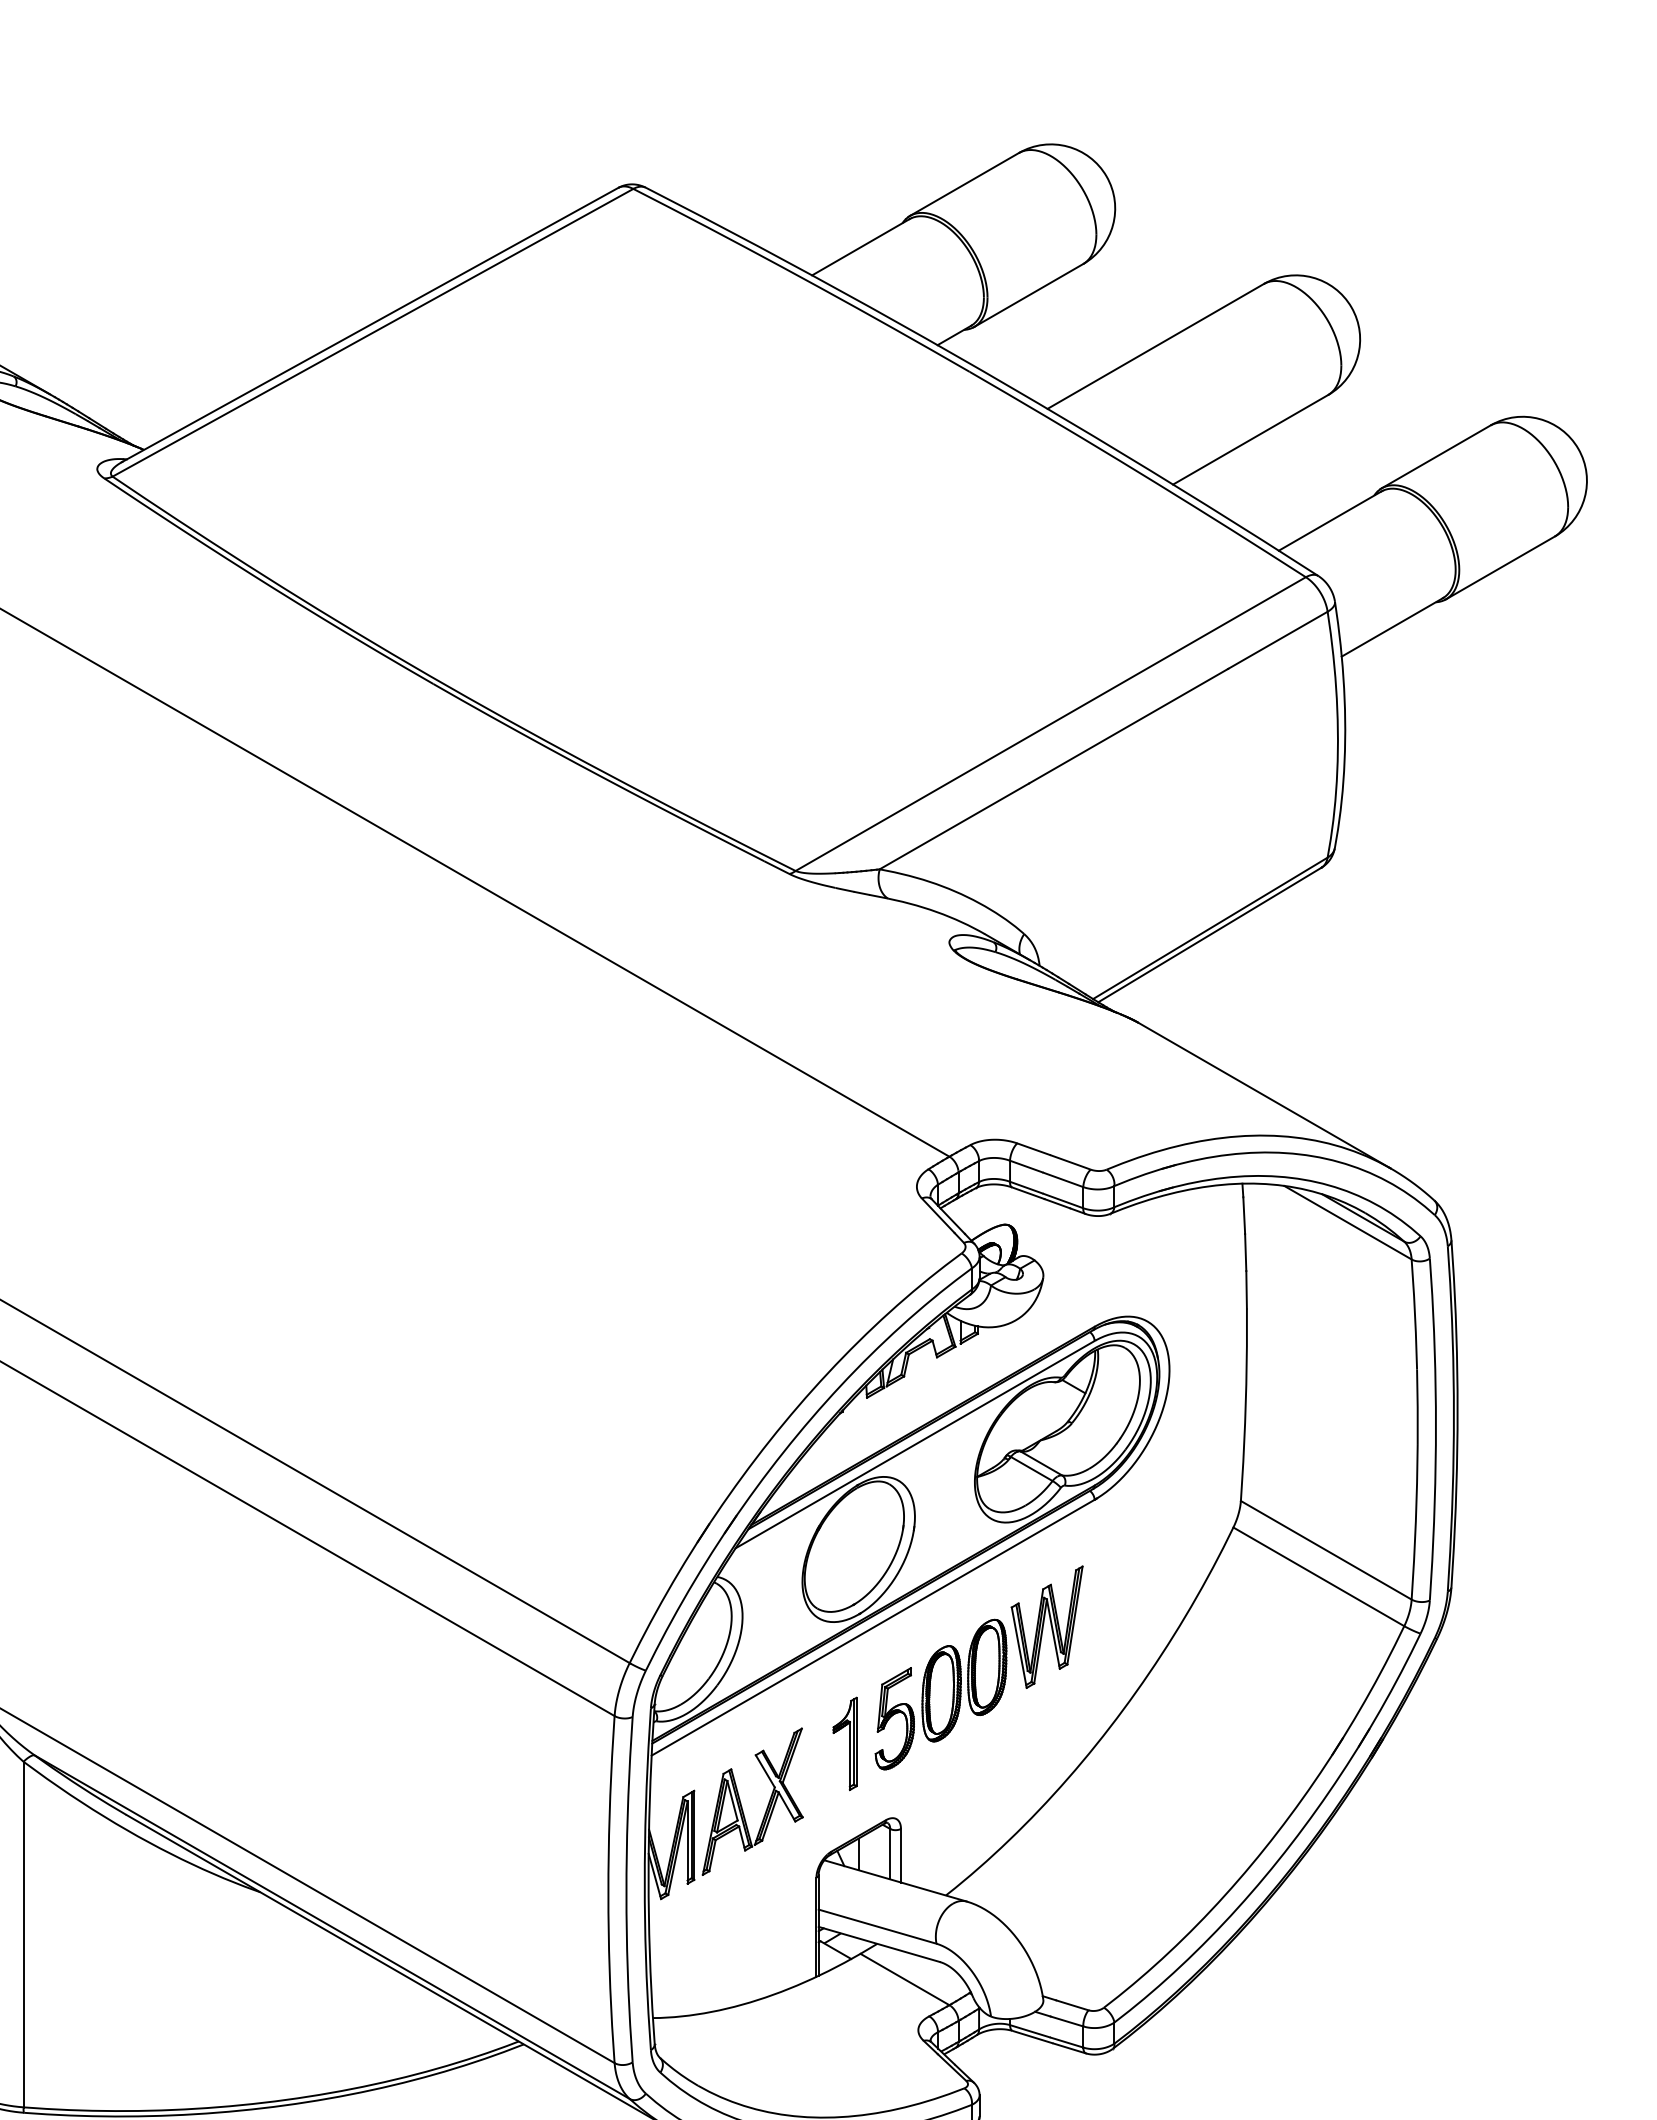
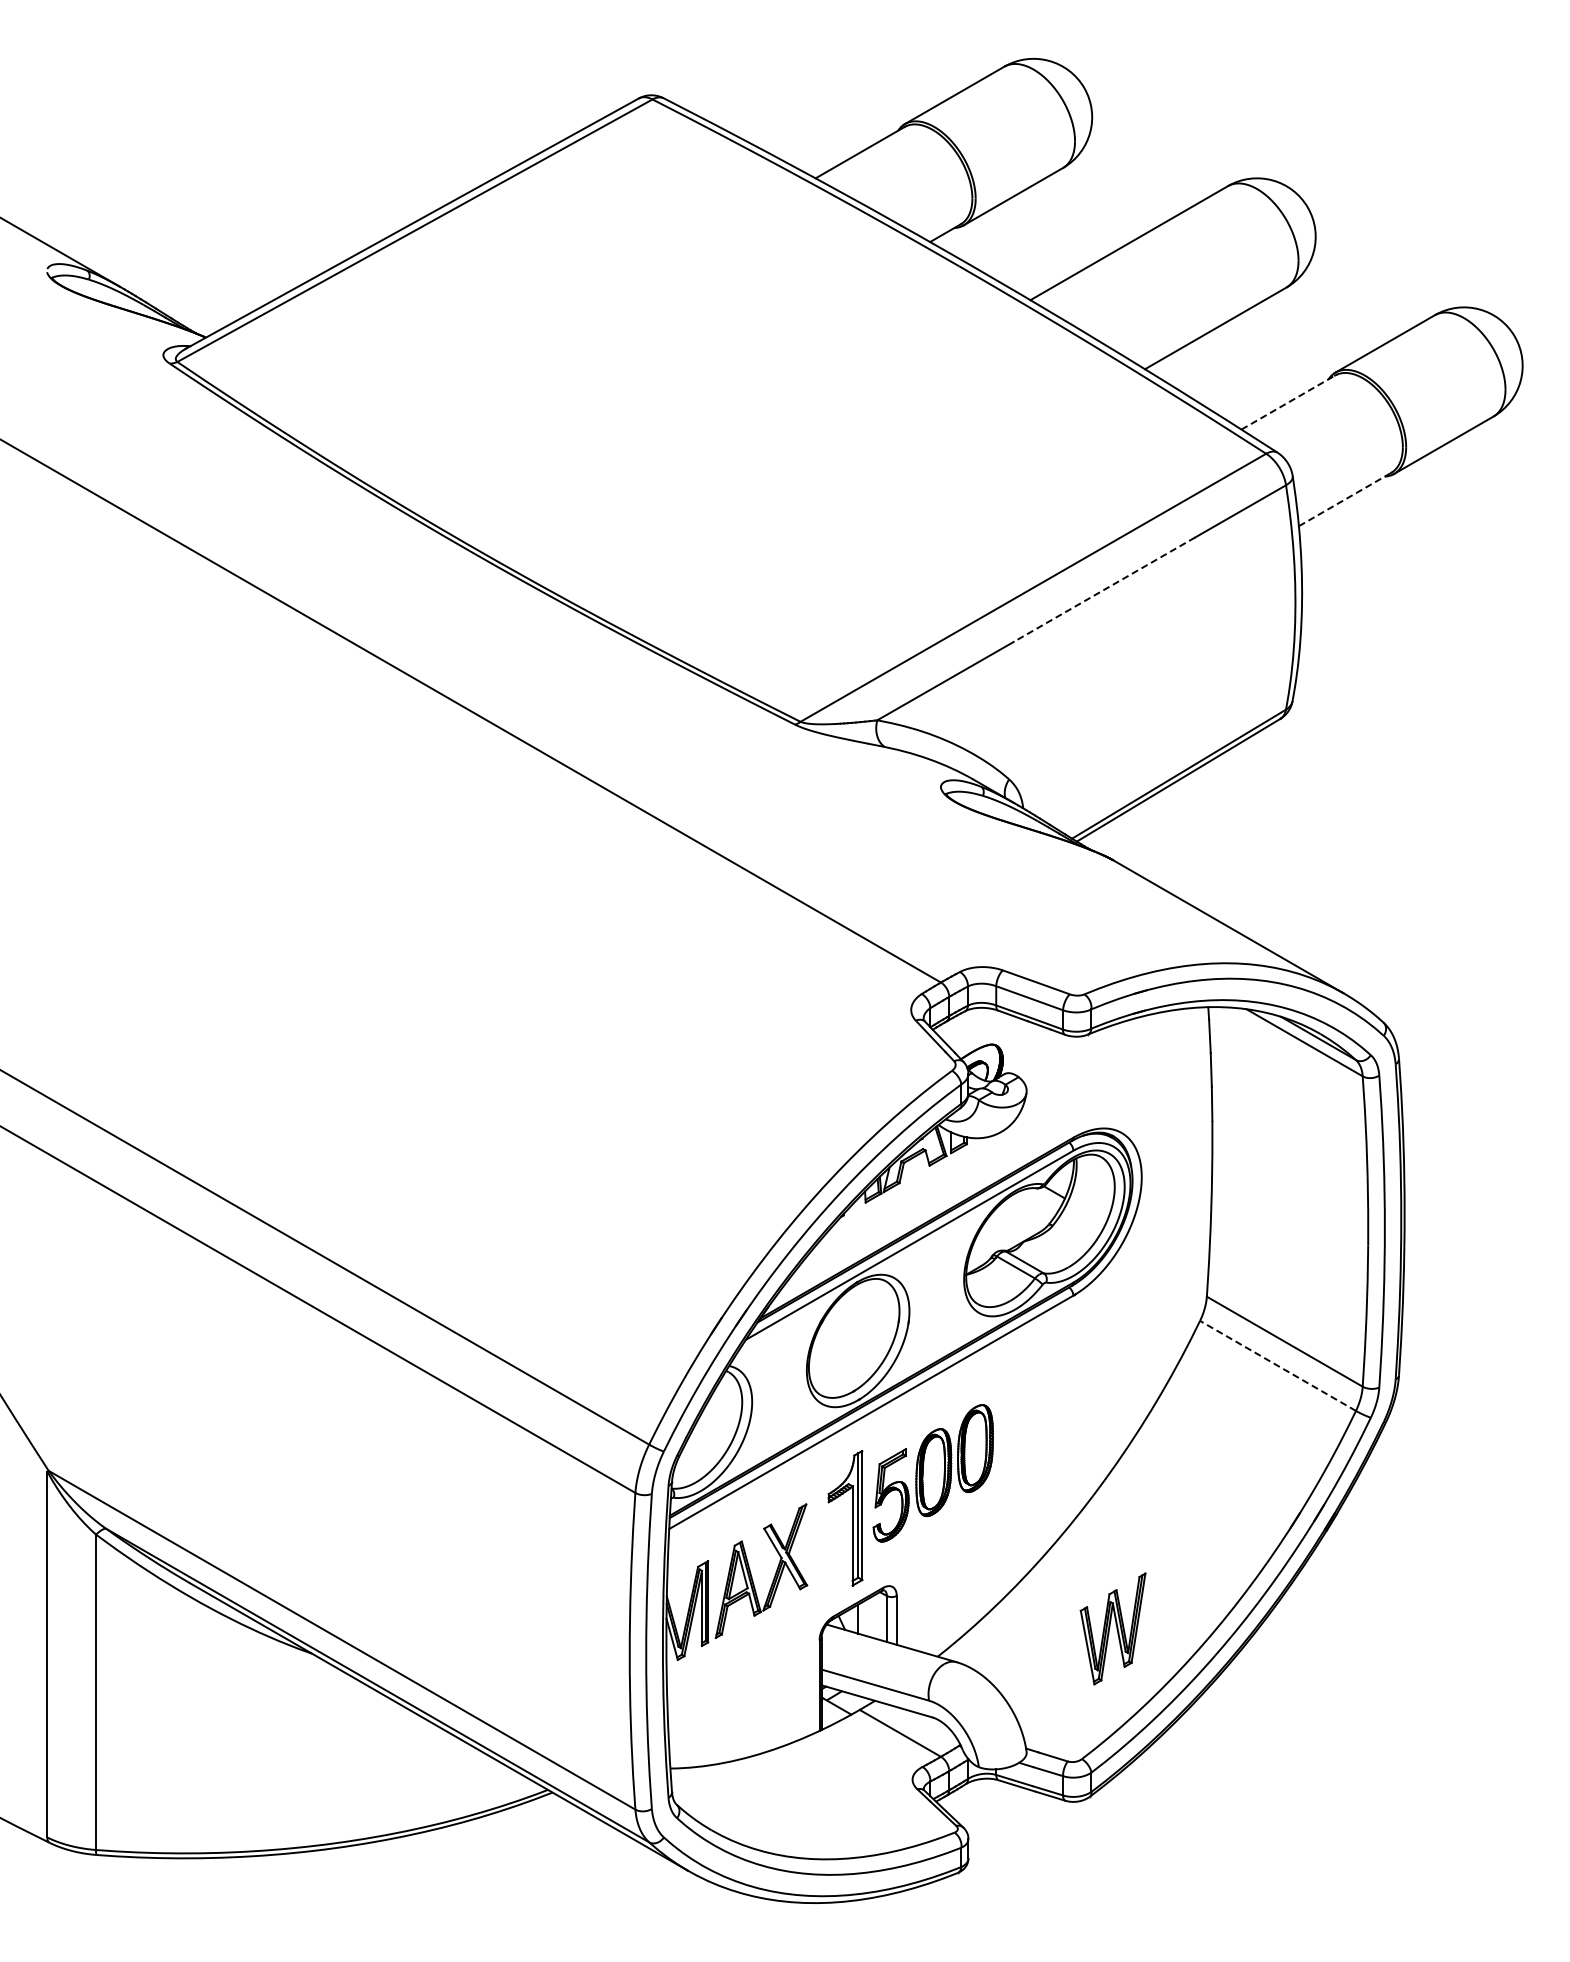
line: (1330, 521) -> (1288, 402), solid -> dashed
line: (1392, 627) -> (1345, 499), solid -> dashed
line: (1128, 725) -> (1104, 589), solid -> dashed
line: (1318, 1576) -> (1277, 1365), solid -> dashed
part: (1046, 1626) -> (1112, 1628), moved
part: (844, 1744) -> (845, 1518), size x1.6

